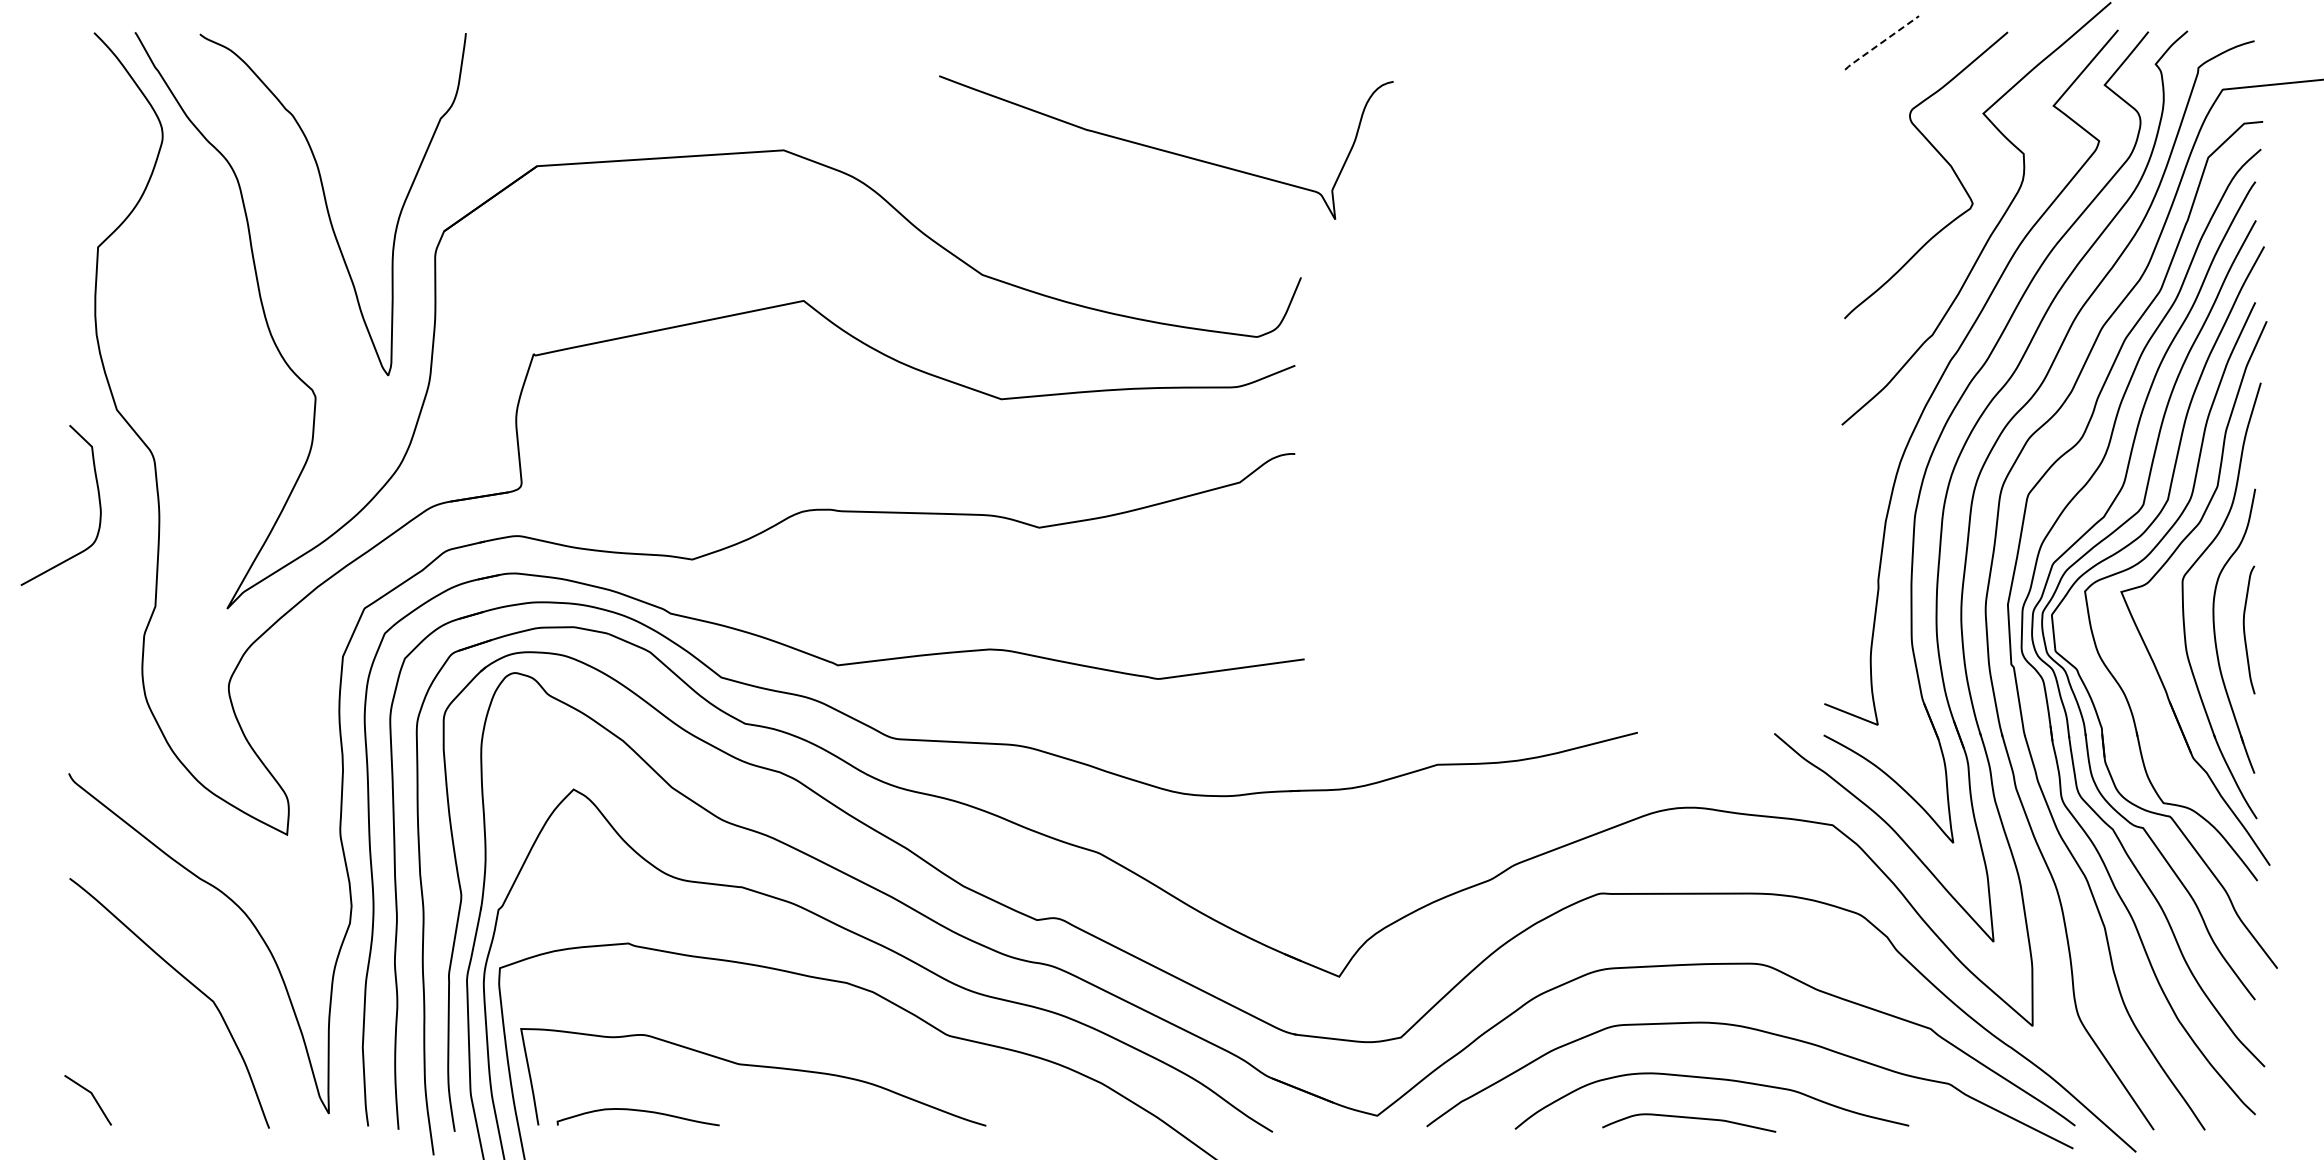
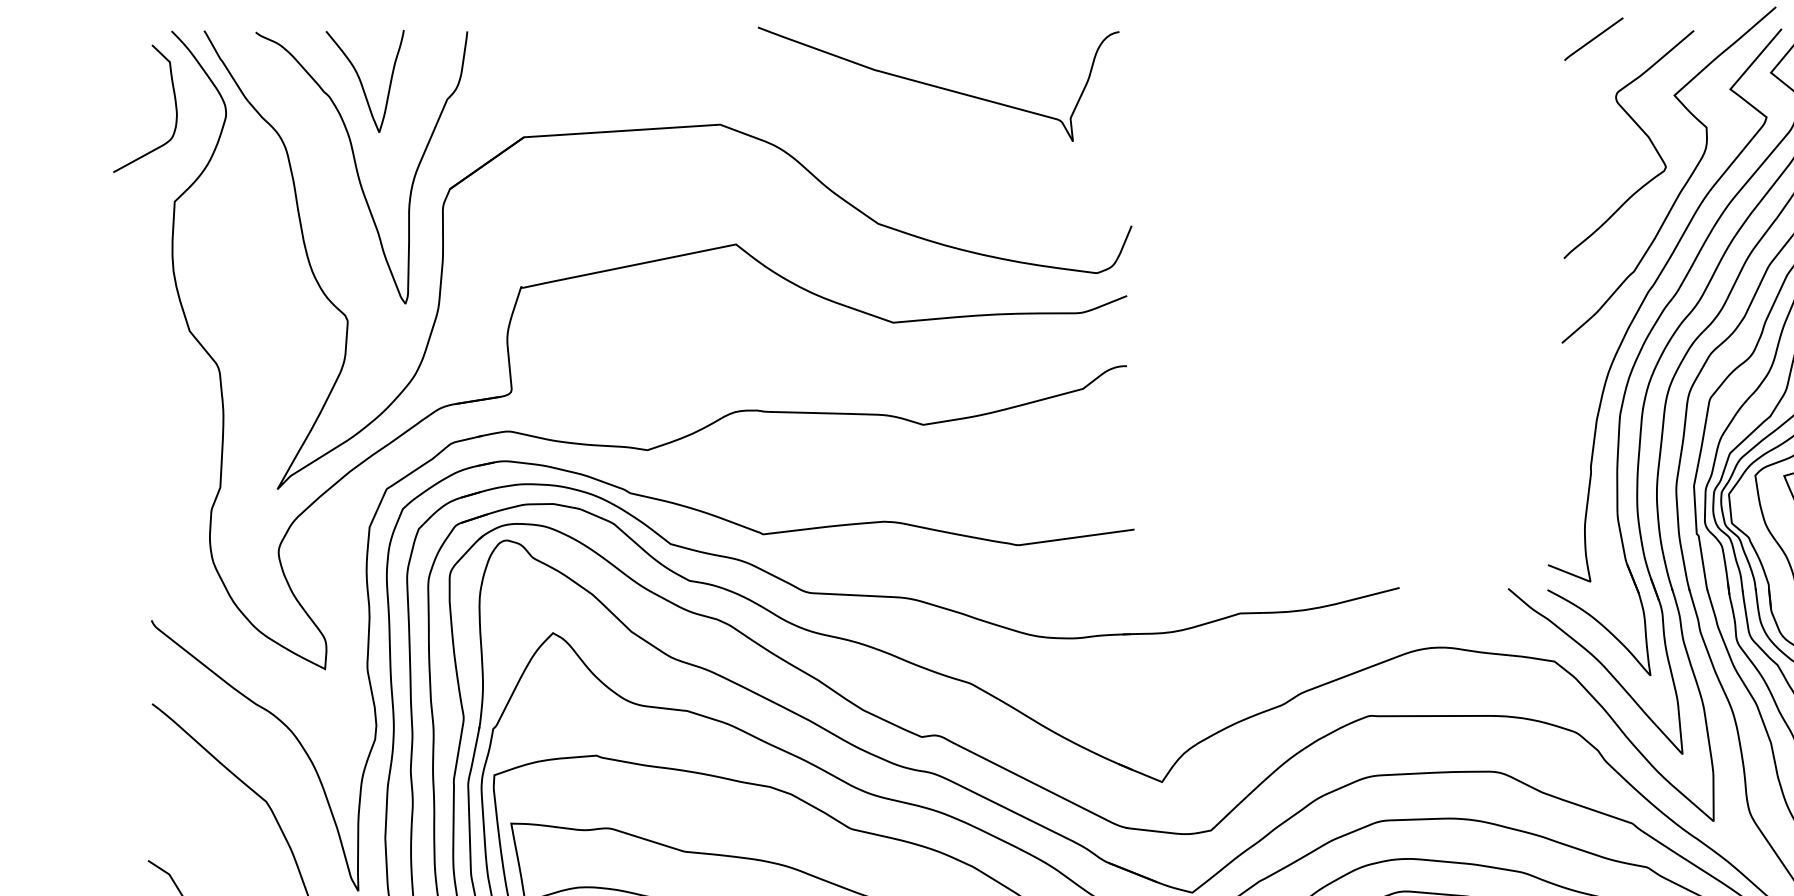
line: (1880, 43) -> (1592, 39), dashed -> solid
curve: (333, 97) -> (362, 82), added
curve: (1166, 150) -> (938, 86), moved
curve: (98, 500) -> (175, 104), moved

